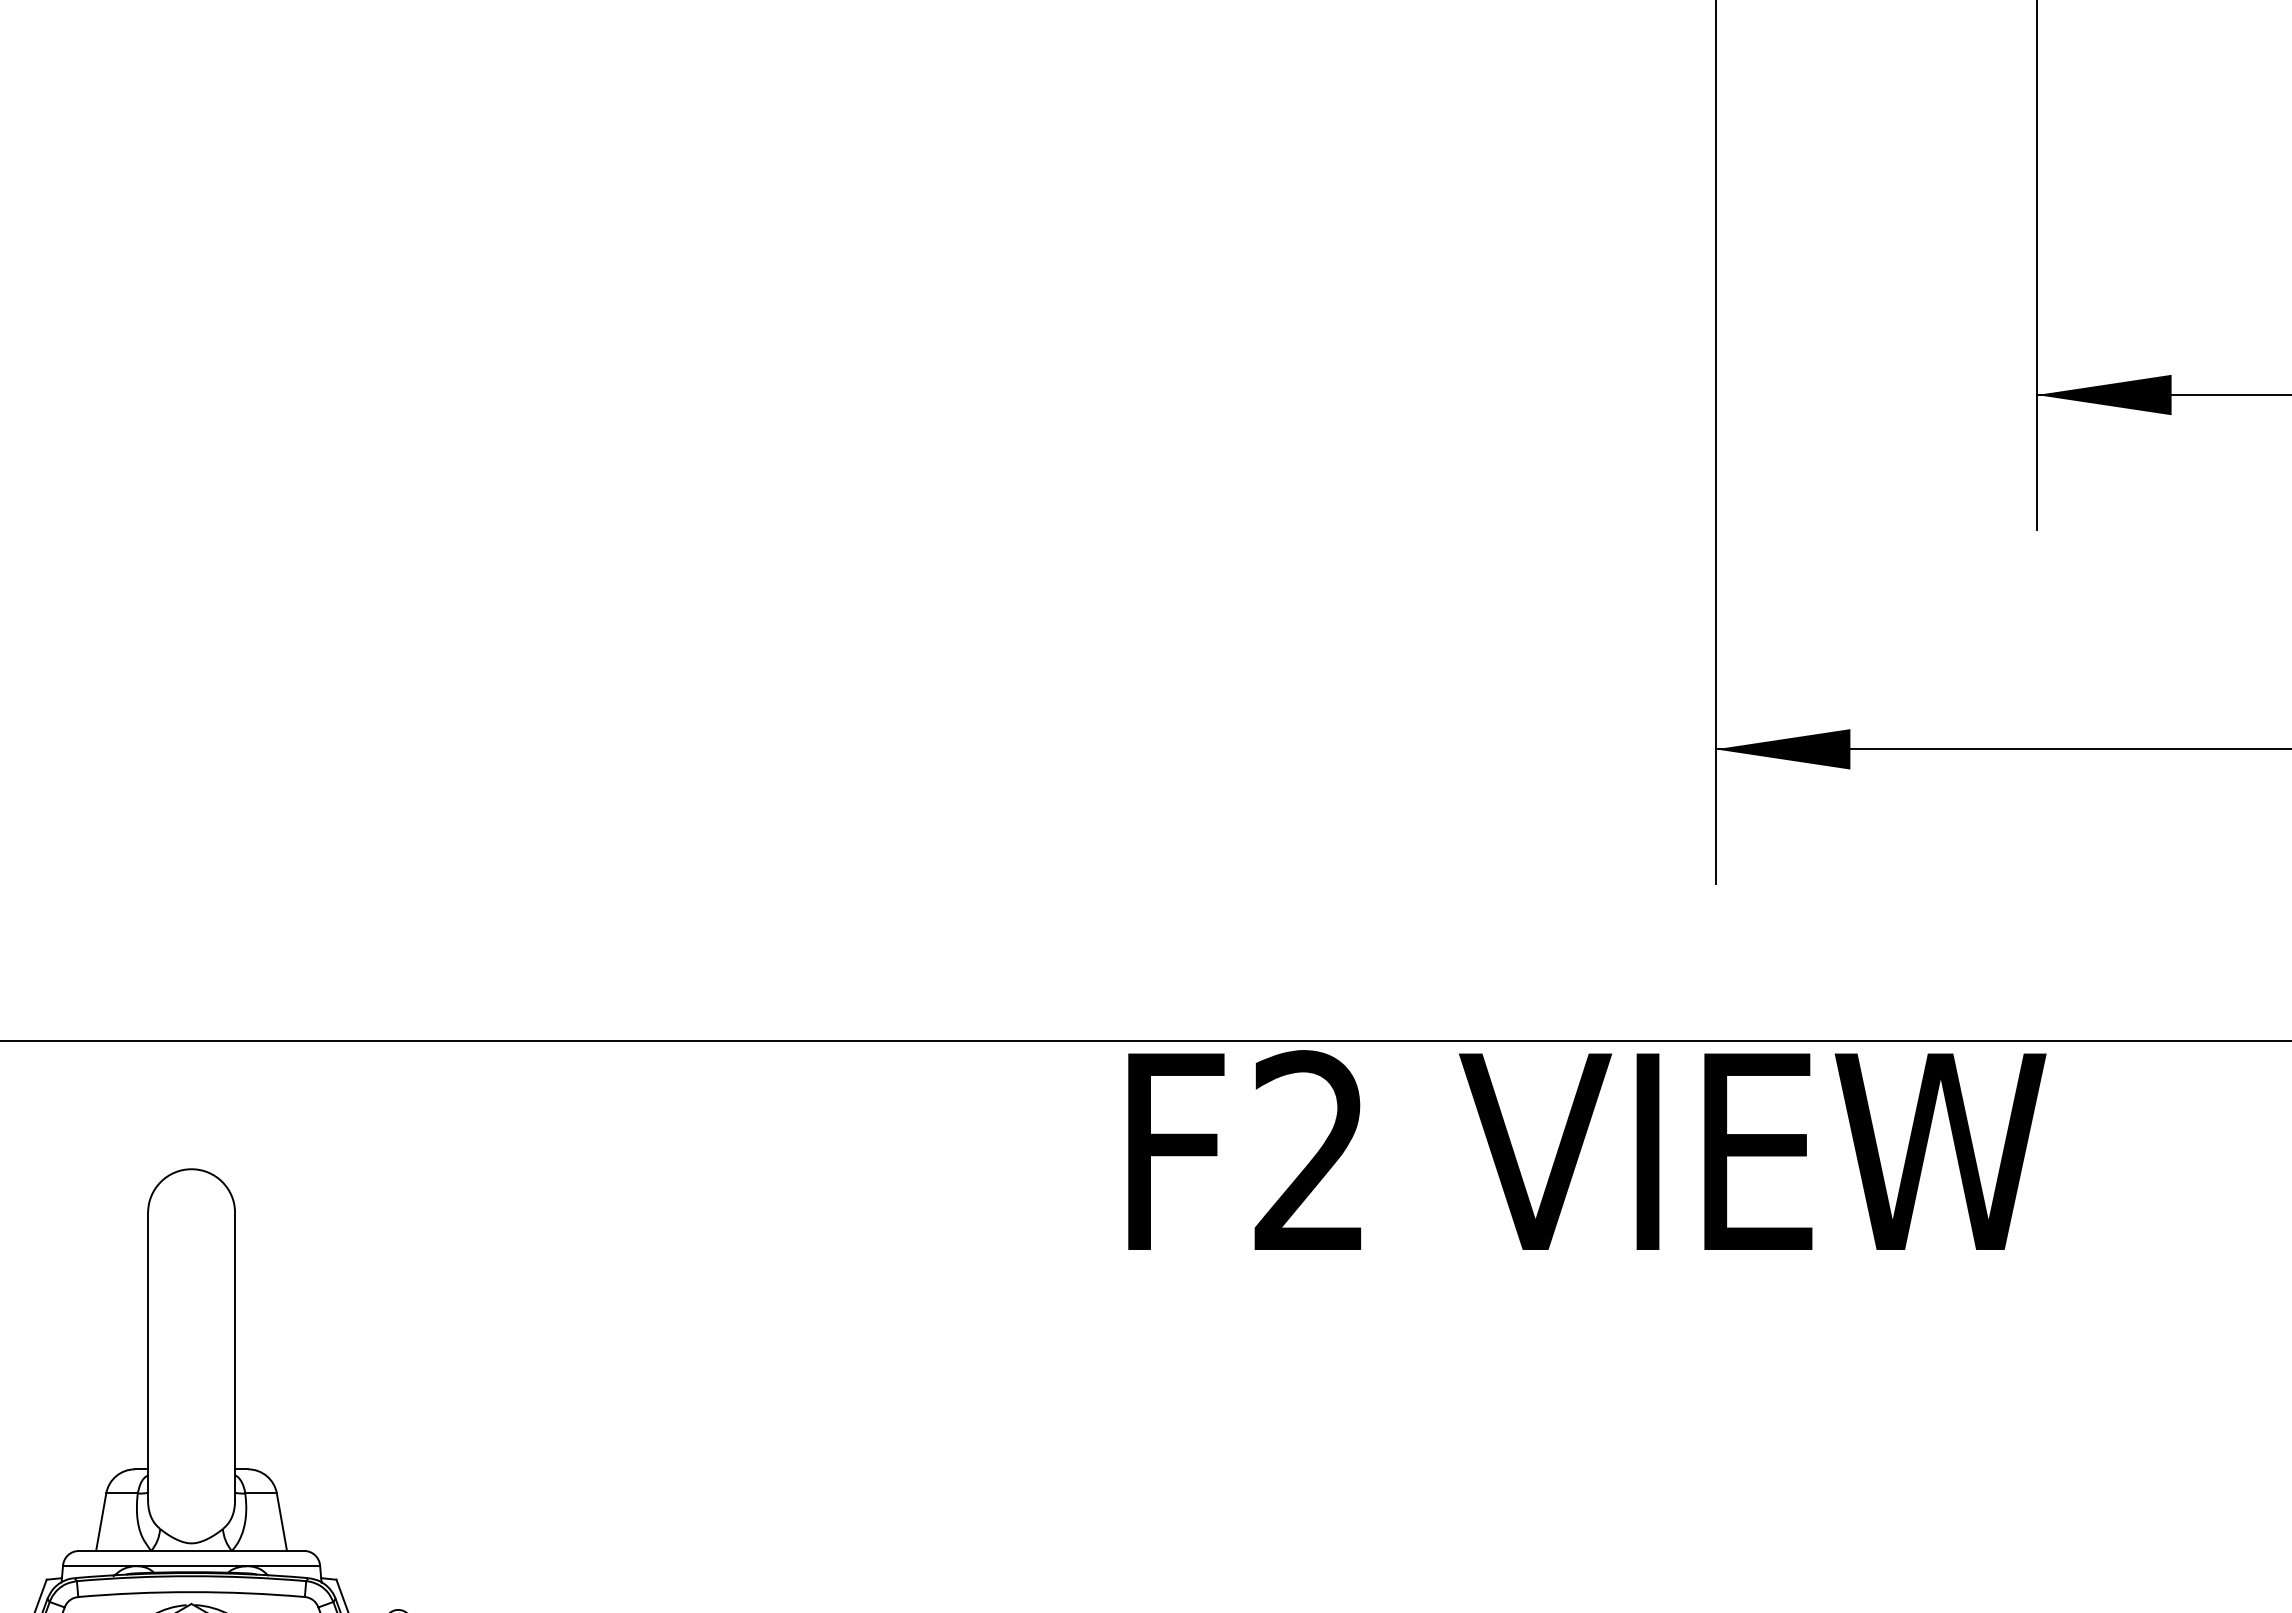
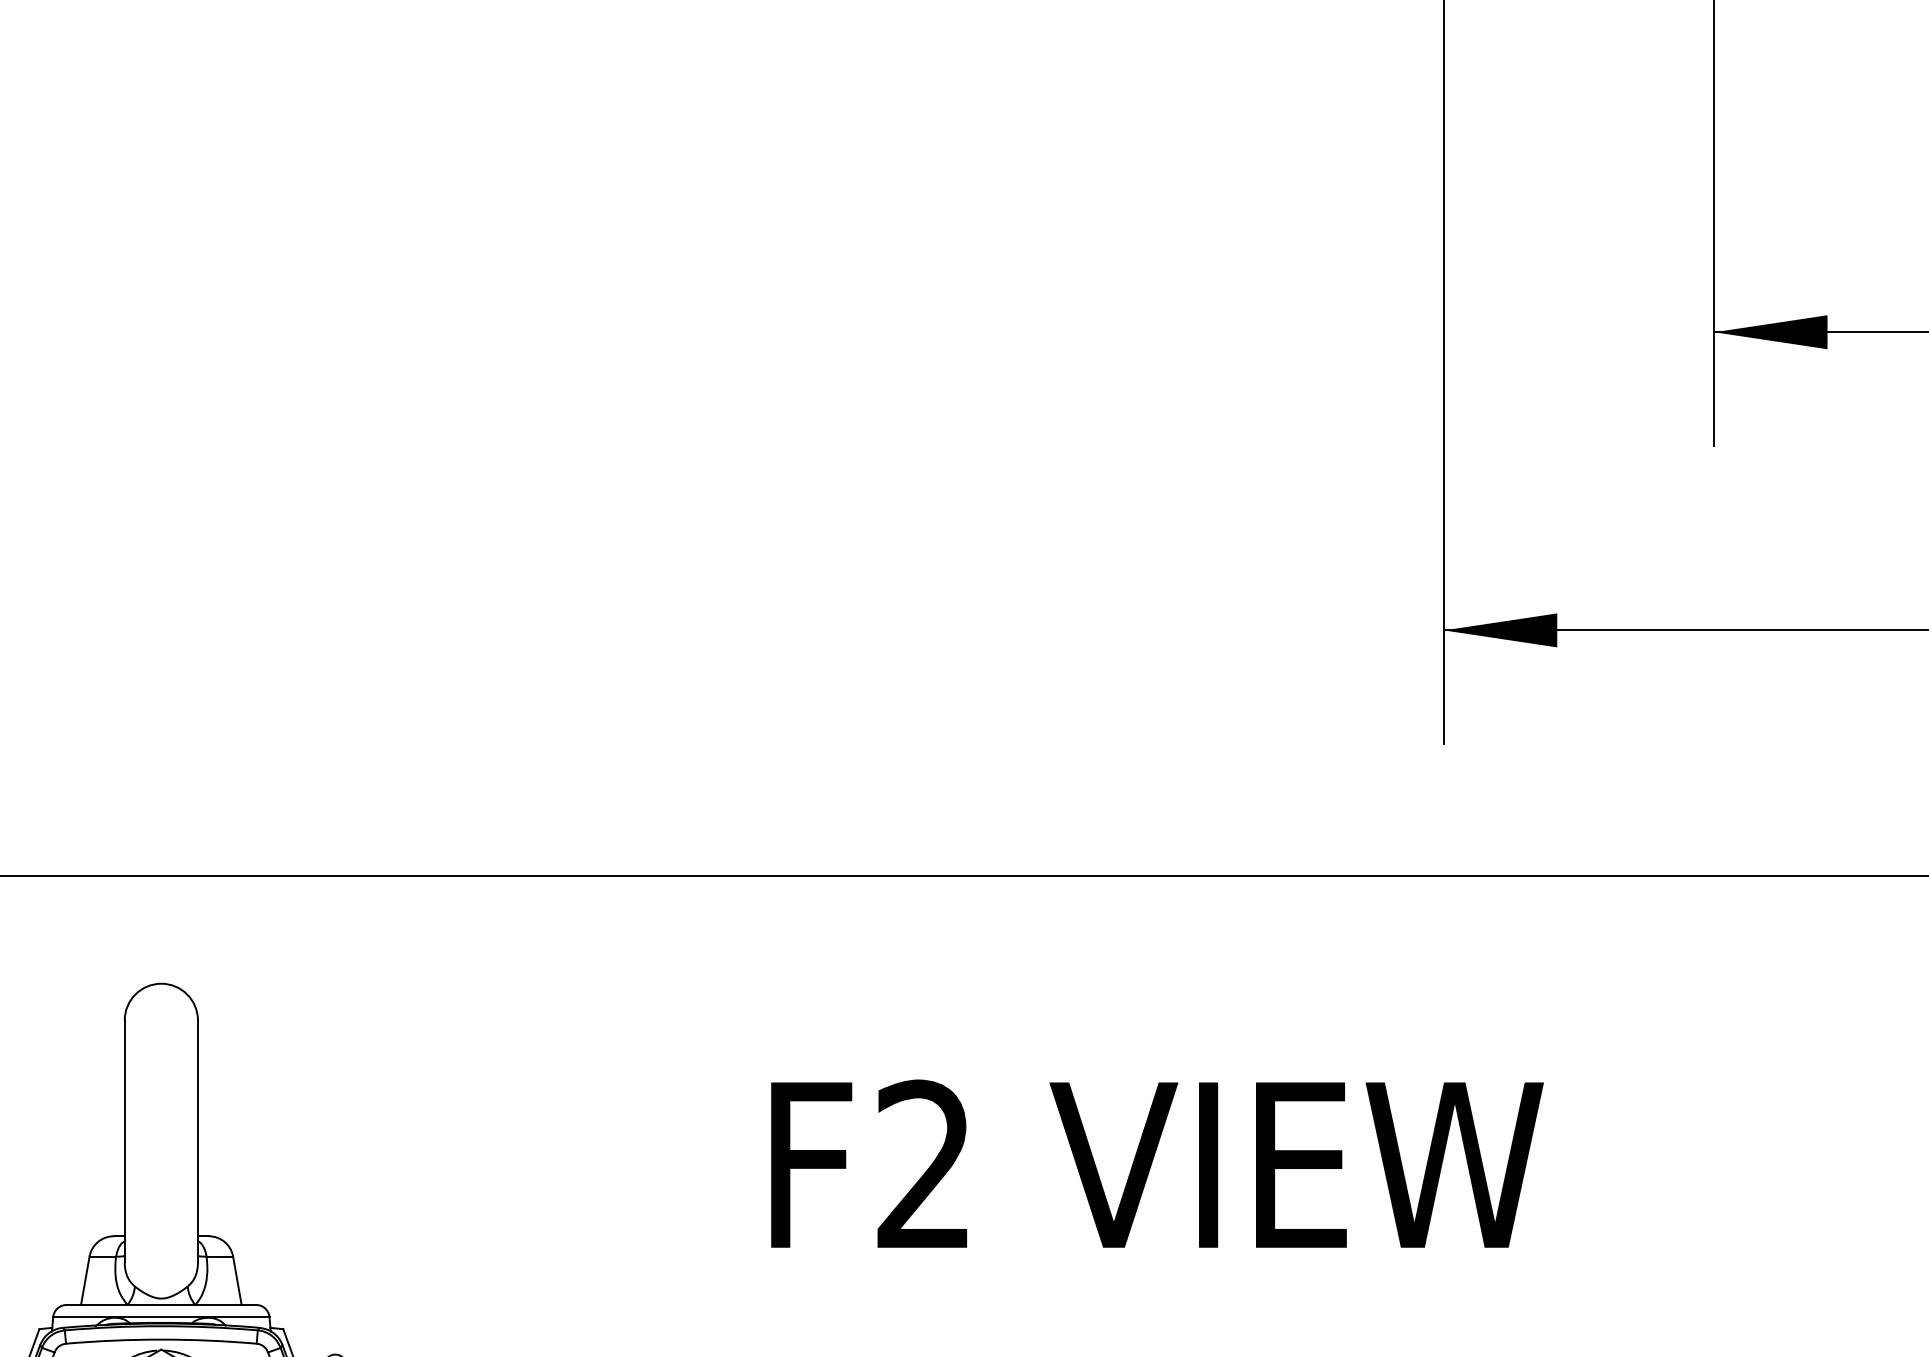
text: (1587, 1149) -> (1157, 1163), moved

